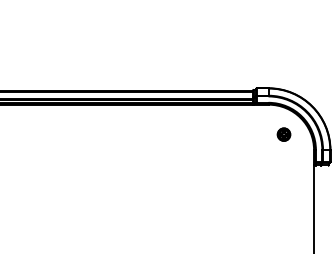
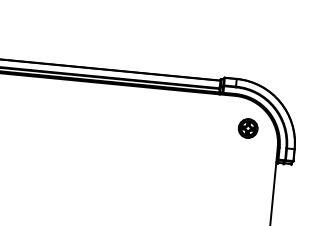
part: (283, 134) -> (247, 128), size x1.43

